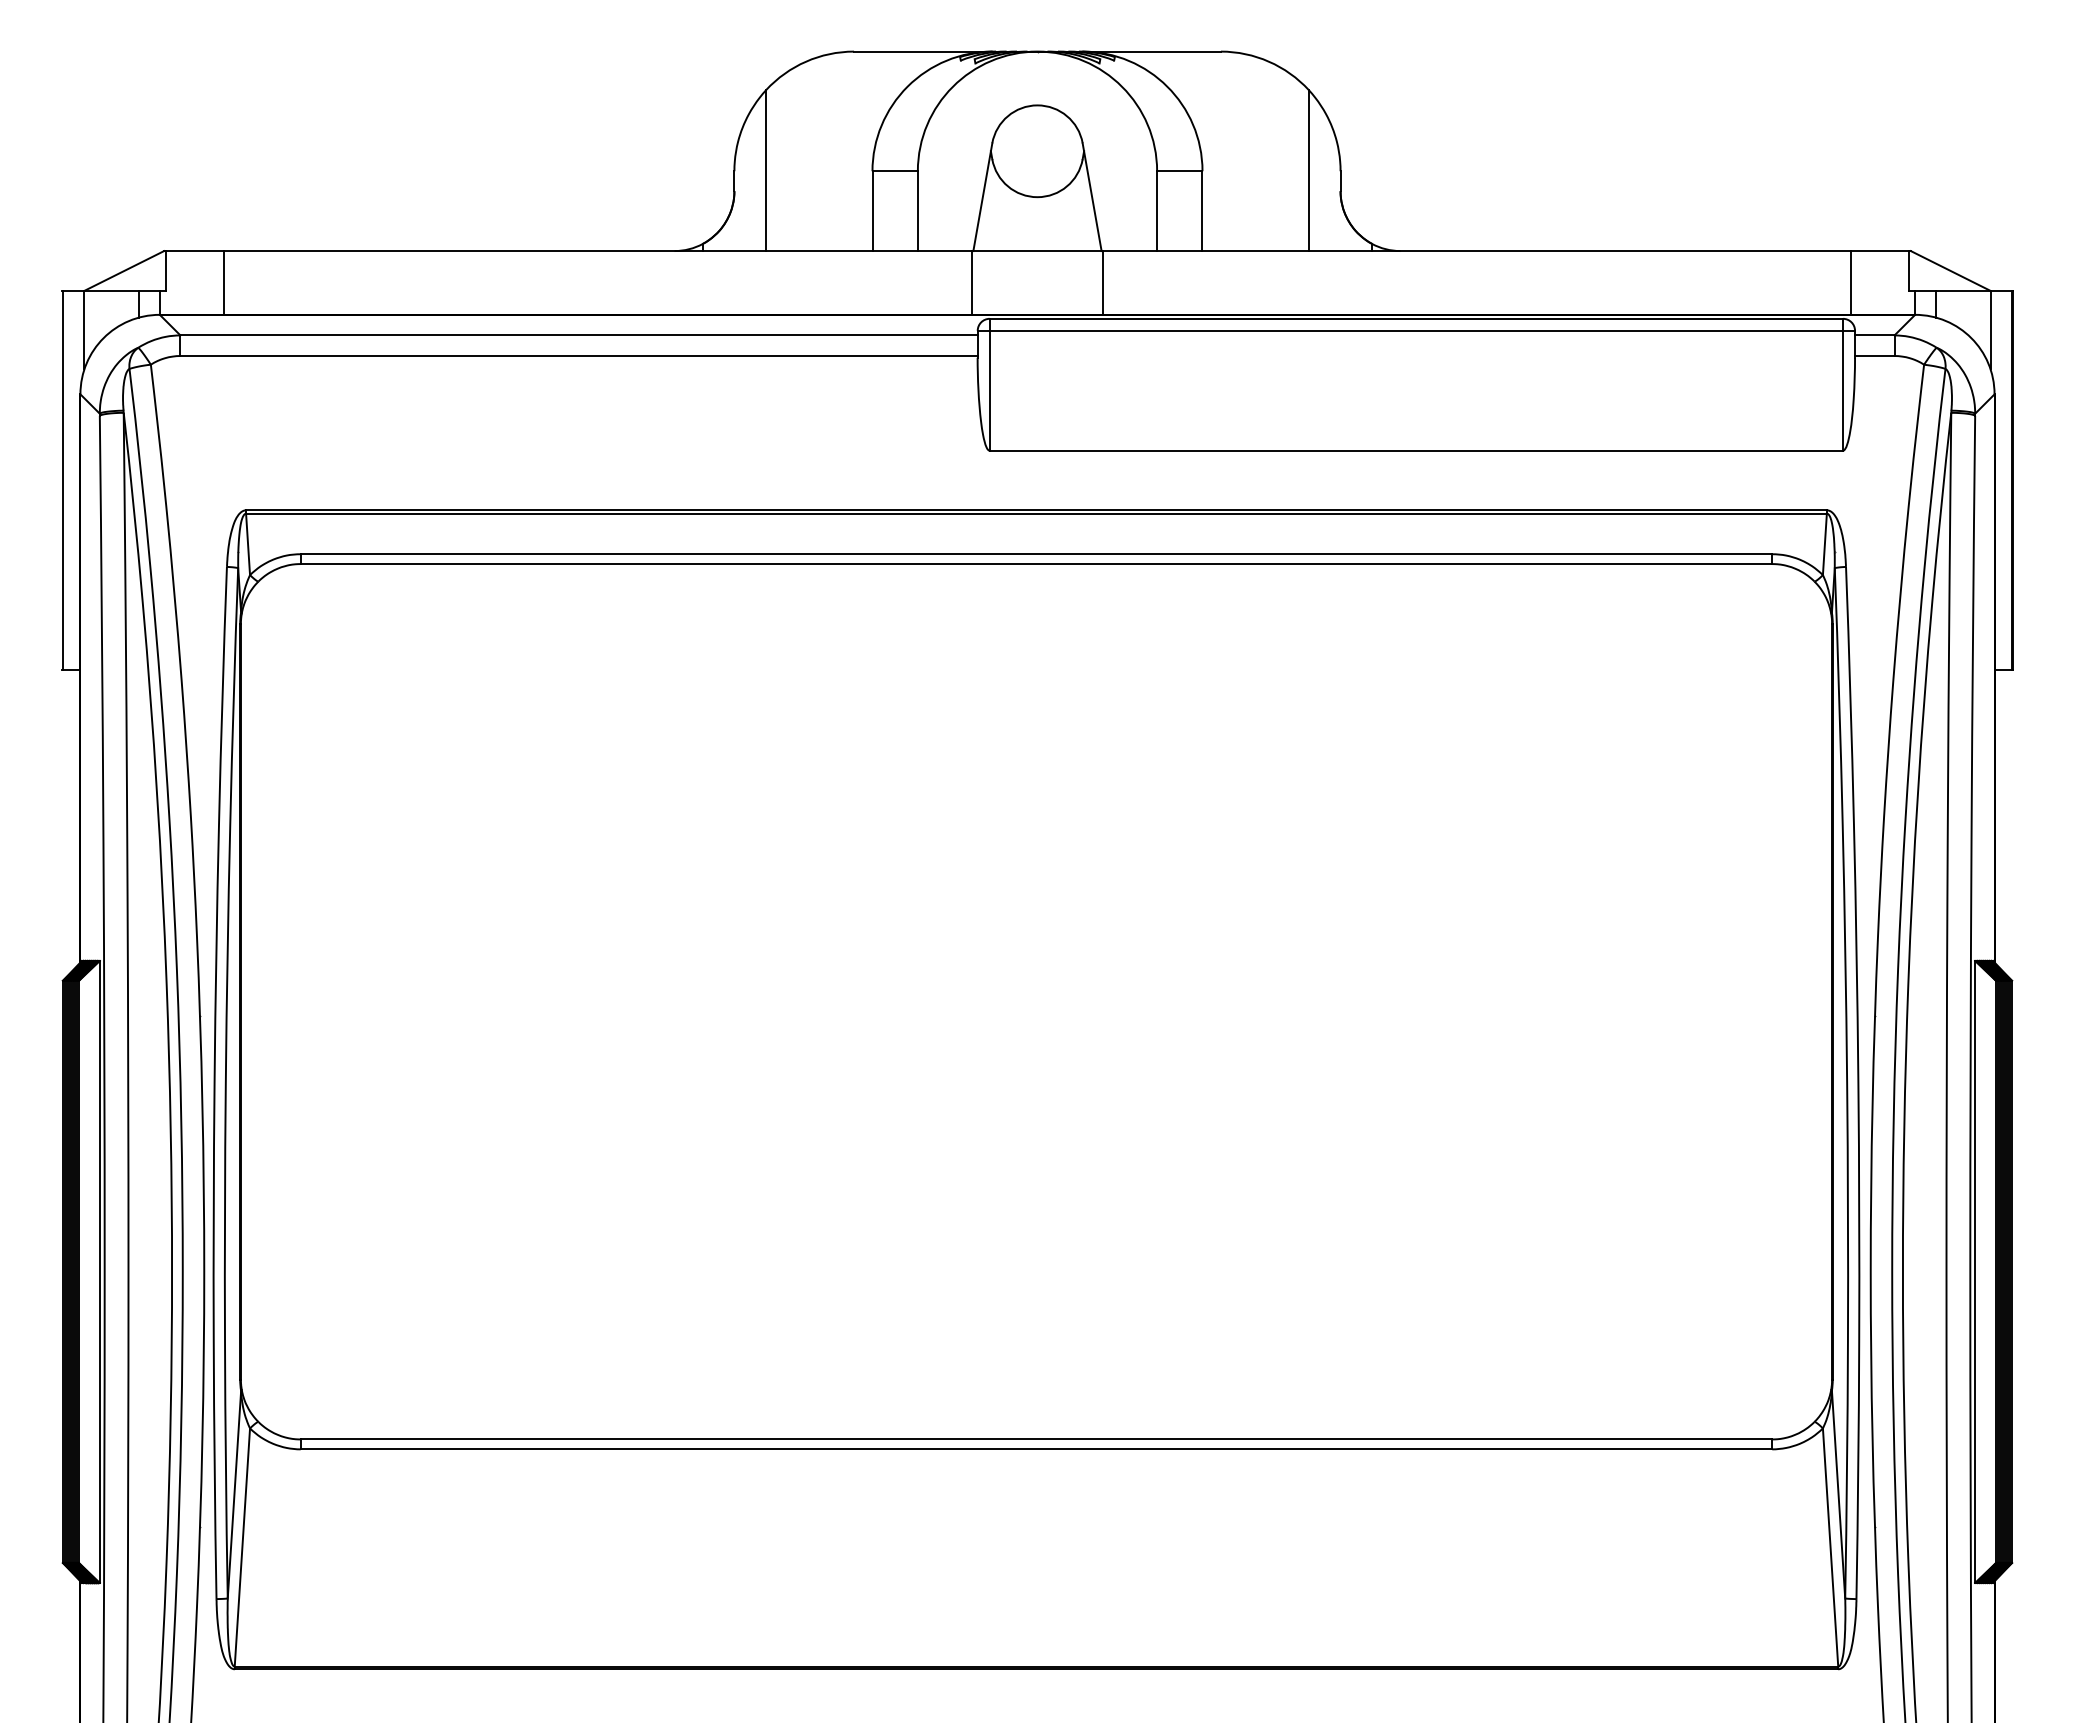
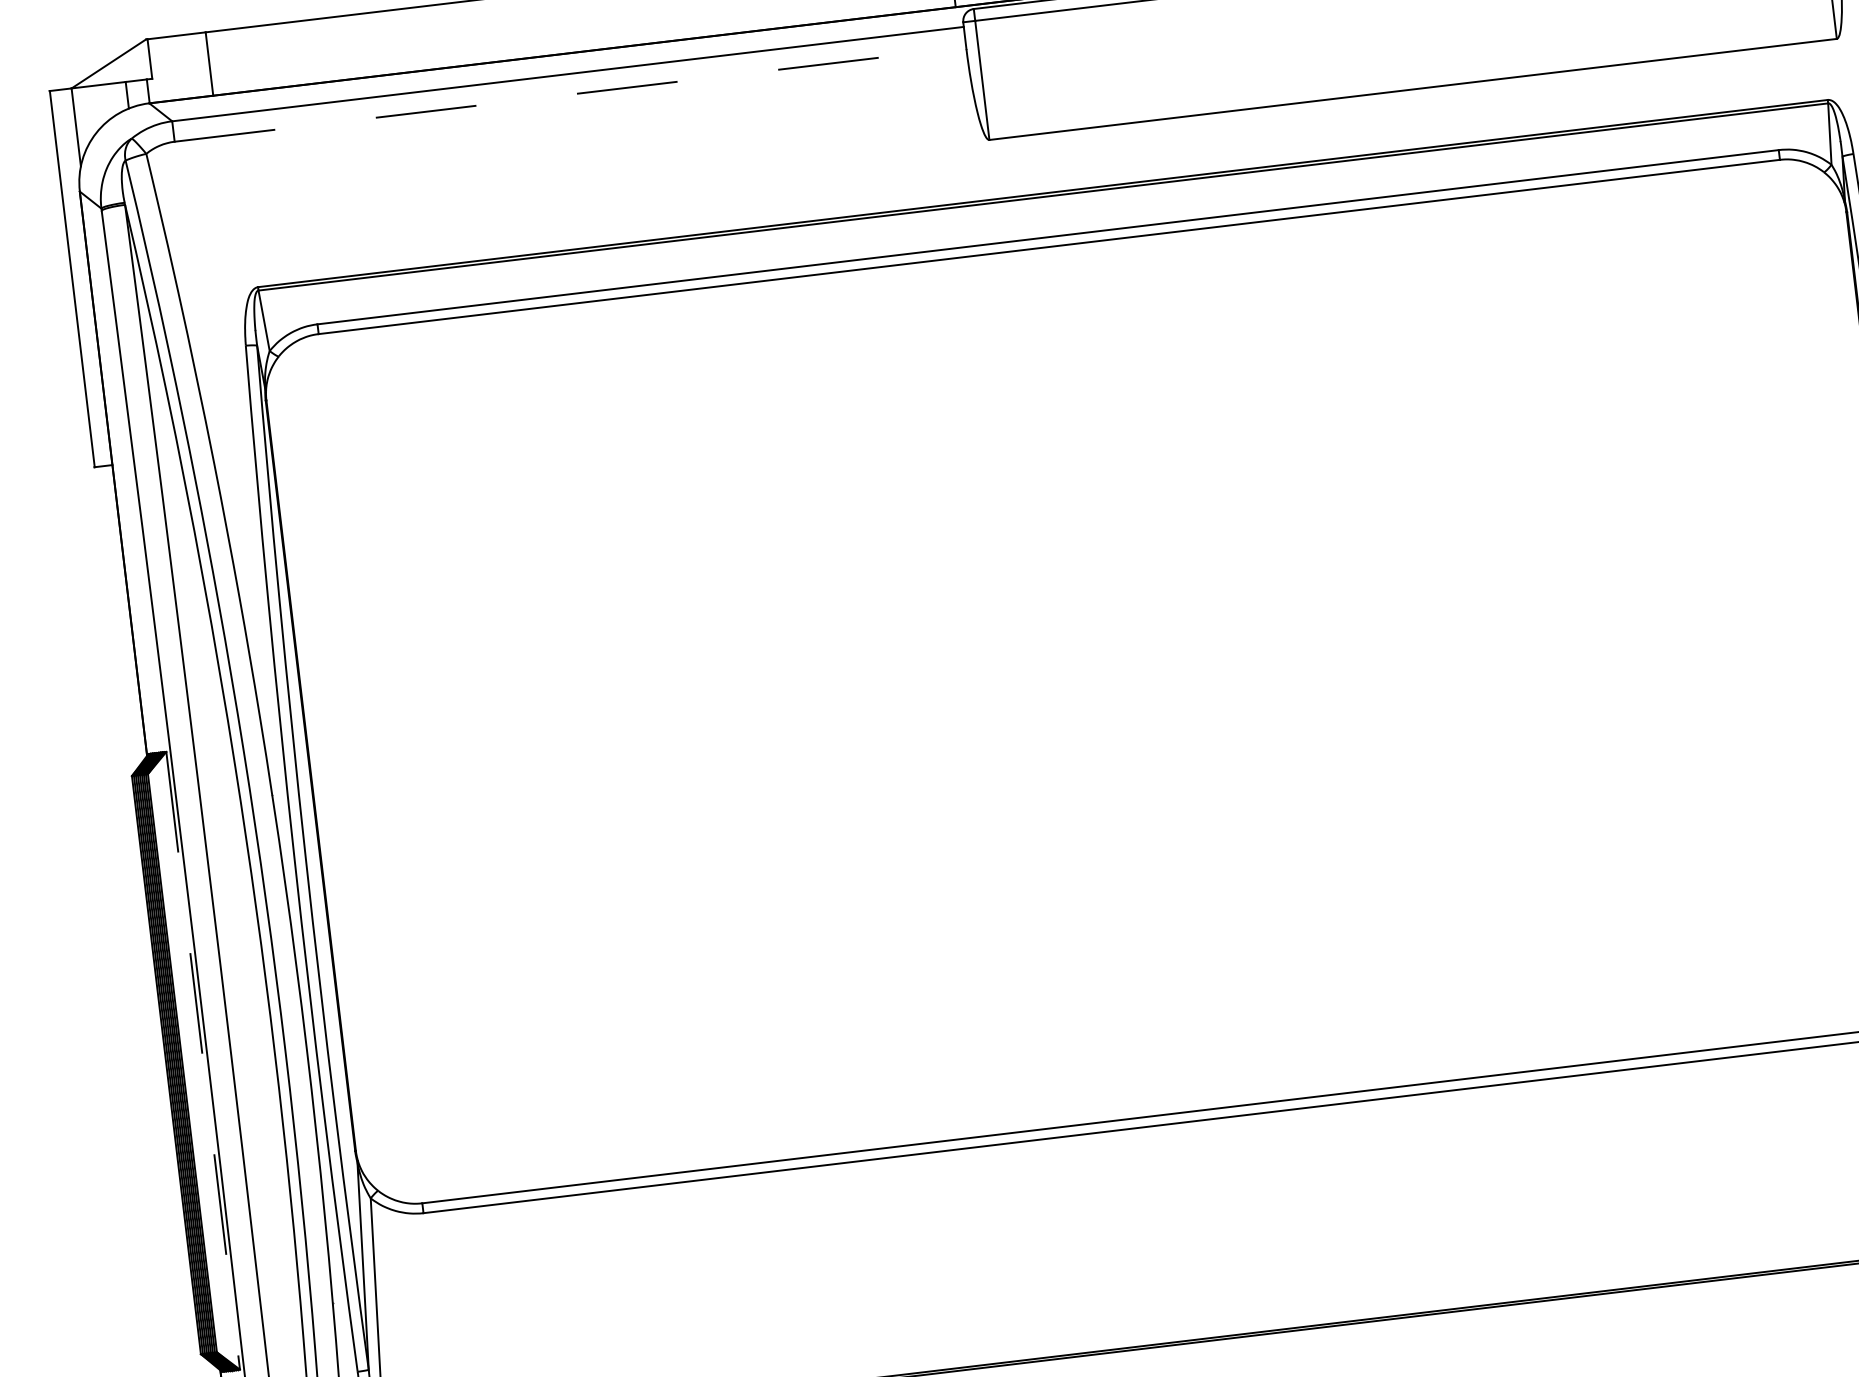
line: (579, 356) -> (570, 94), solid -> dashed
line: (99, 1272) -> (202, 1061), solid -> dashed

